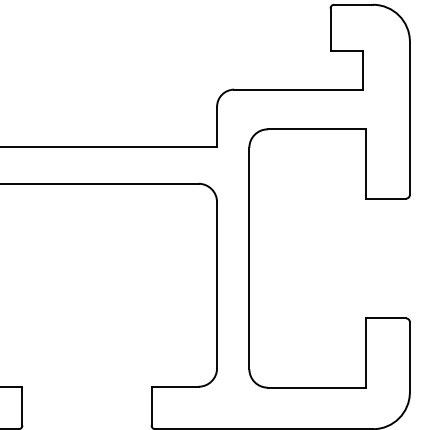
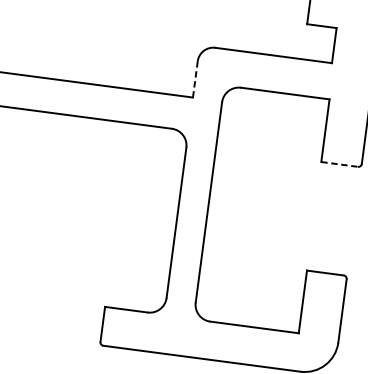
line: (217, 127) -> (195, 80), solid -> dashed
line: (386, 198) -> (340, 164), solid -> dashed

